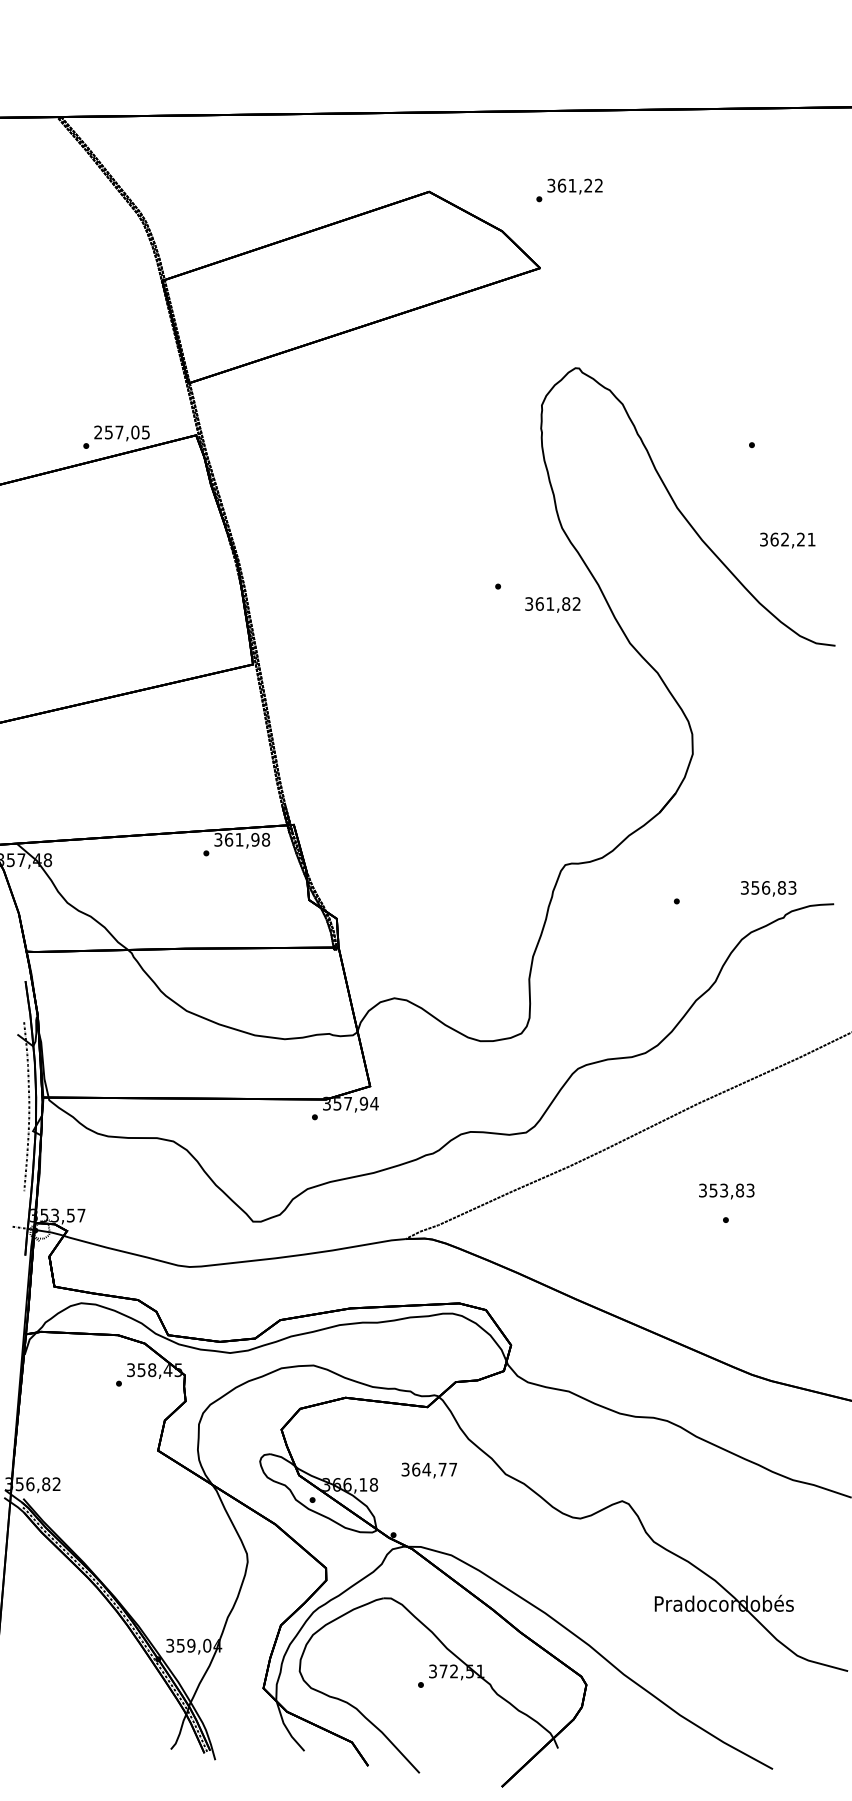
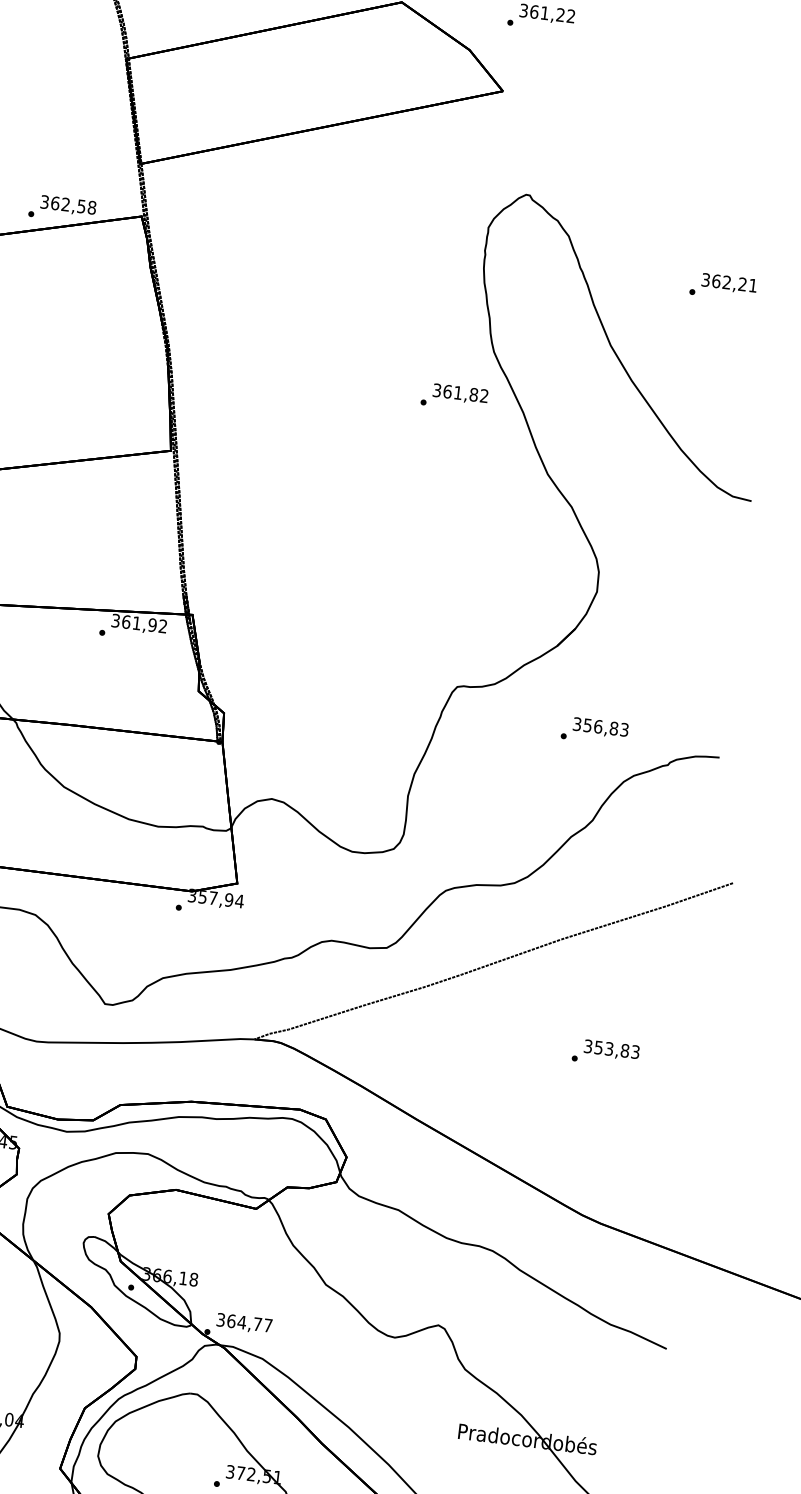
text: (122, 432) -> (68, 204), 257,05 -> 362,58
text: (787, 540) -> (729, 283), moved
text: (552, 604) -> (460, 393), moved
text: (266, 839) -> (163, 626), 361,98 -> 361,92
text: (768, 888) -> (600, 727), moved
text: (726, 1191) -> (611, 1050), moved
text: (428, 1470) -> (243, 1323), moved

